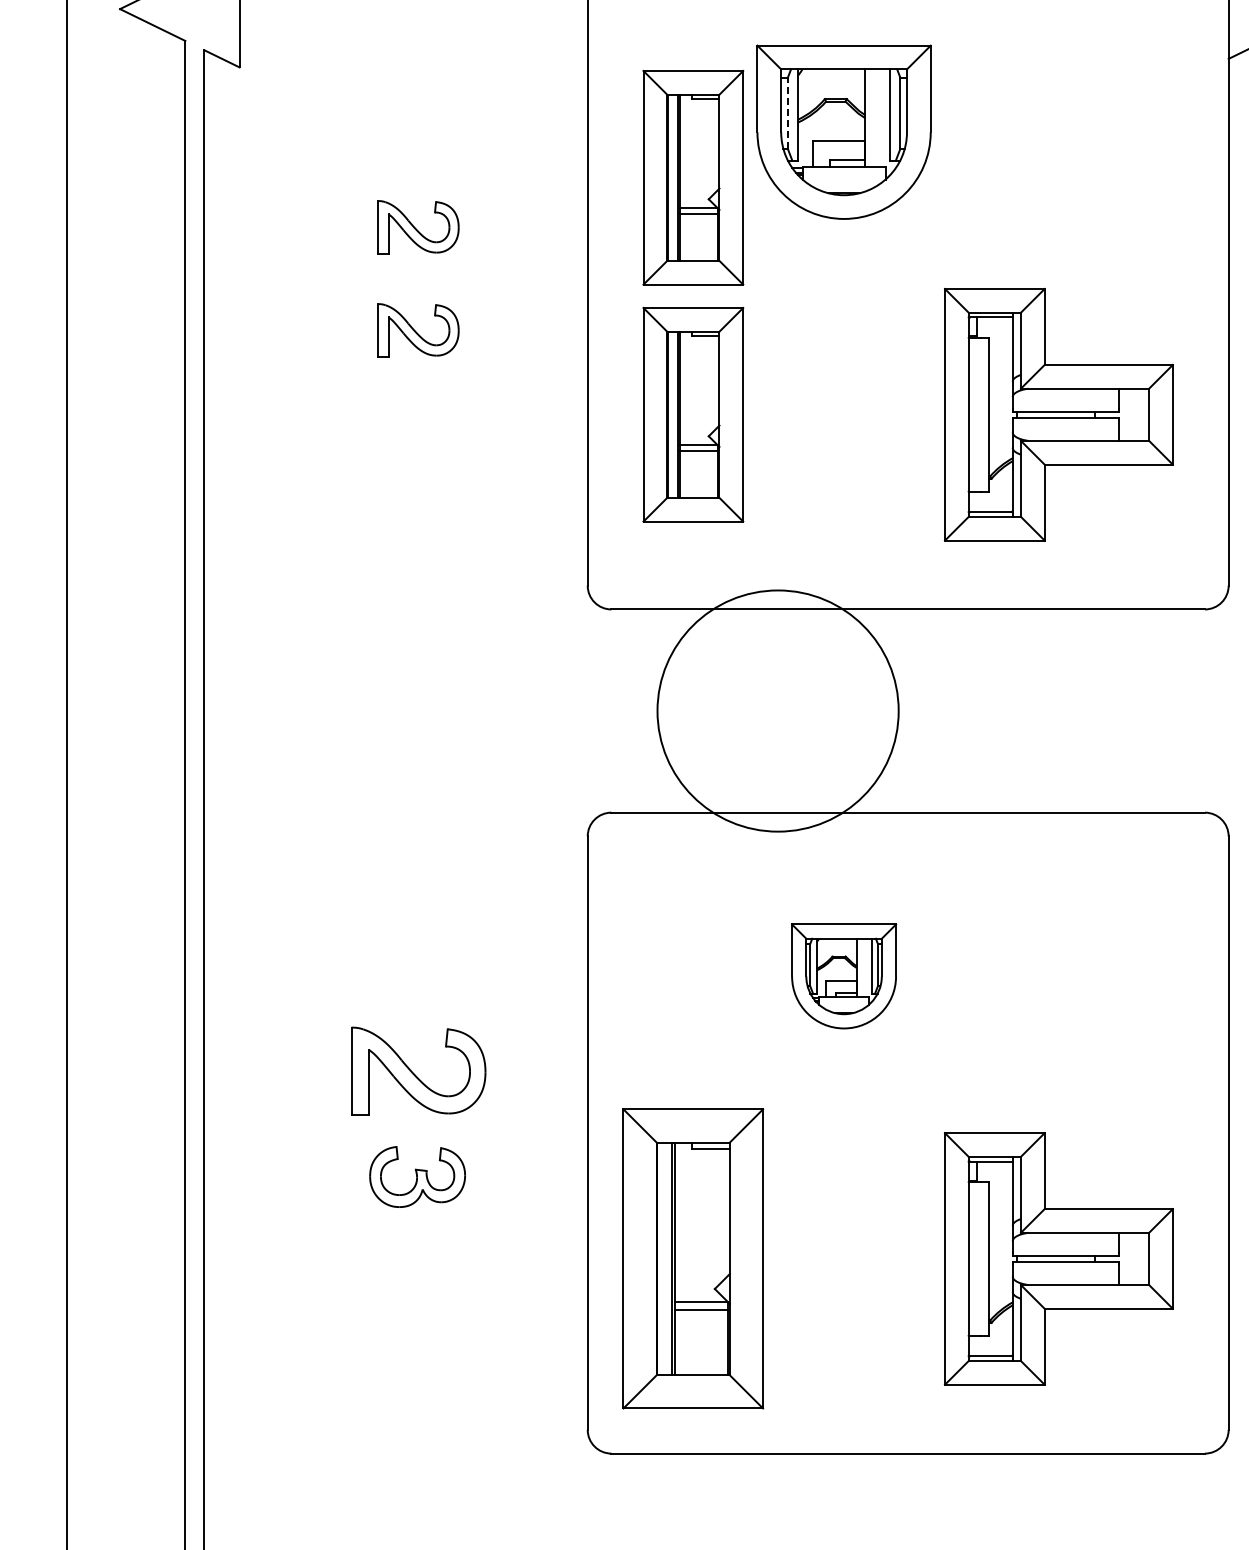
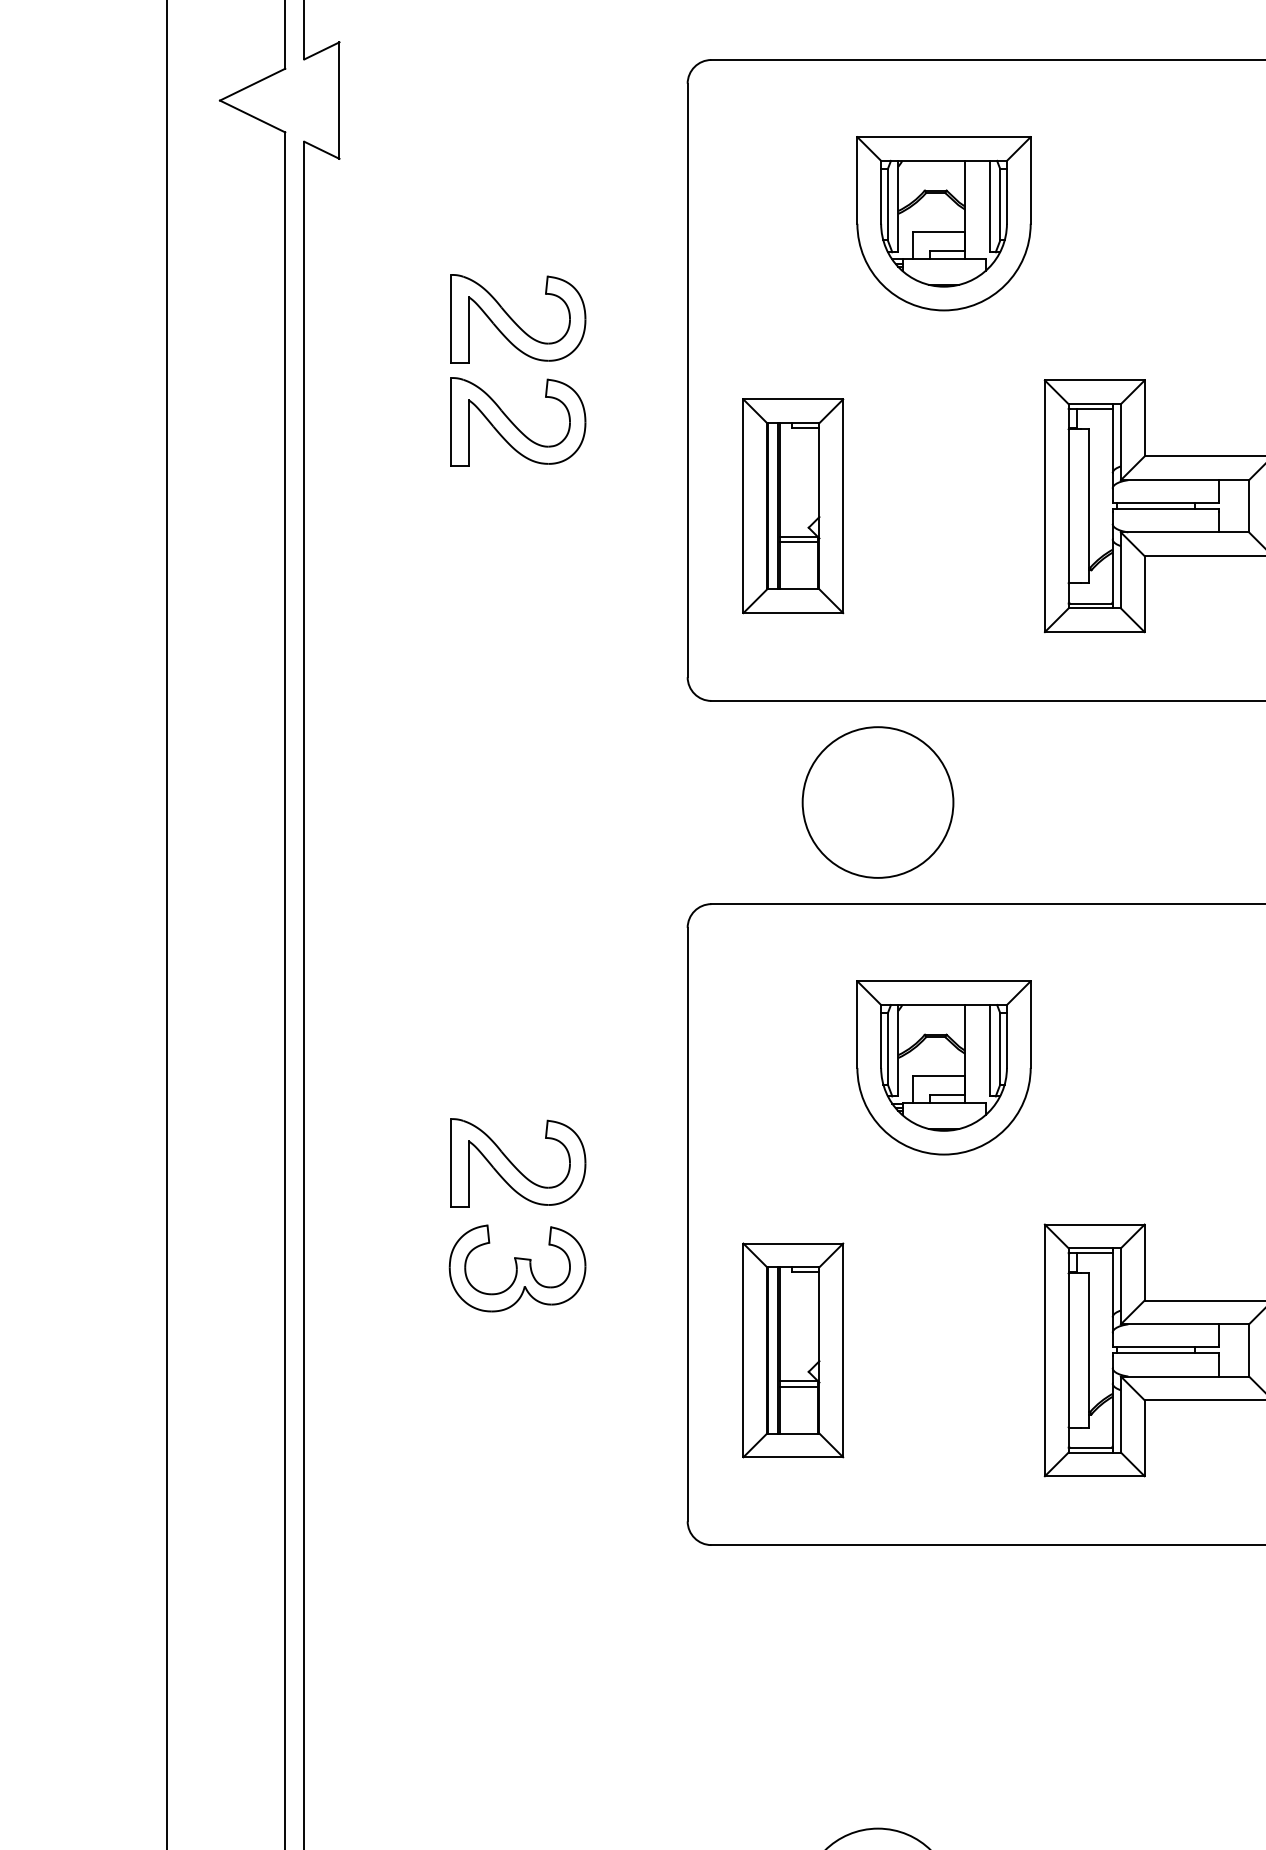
line: (787, 113) -> (887, 204), dashed -> solid
part: (693, 178) -> (793, 269), removed
part: (418, 227) -> (518, 318), size x1.67
part: (418, 330) -> (518, 421), size x1.67
circle: (777, 711) -> (877, 802), size x0.62
part: (843, 976) -> (943, 1067), size x1.67
part: (417, 1177) -> (517, 1268), size x1.43
part: (693, 1259) -> (793, 1350), size x0.71

